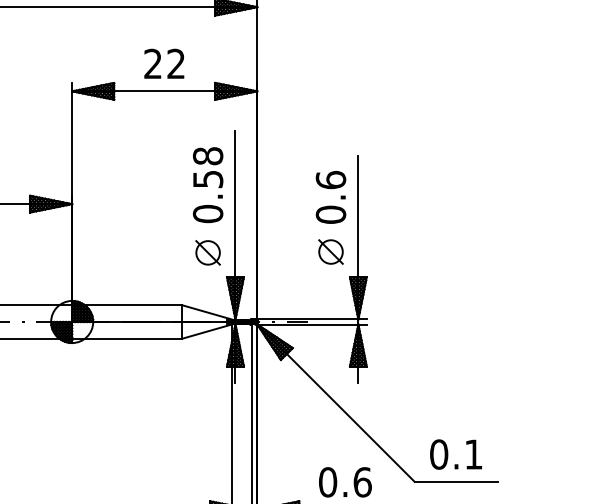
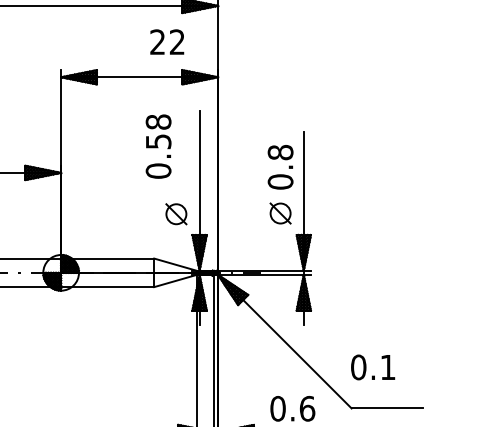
text: (164, 63) -> (167, 41), moved
text: (330, 179) -> (280, 152), 0.6 -> 0.8
text: (208, 185) -> (158, 146), moved
text: (455, 454) -> (372, 367), moved

